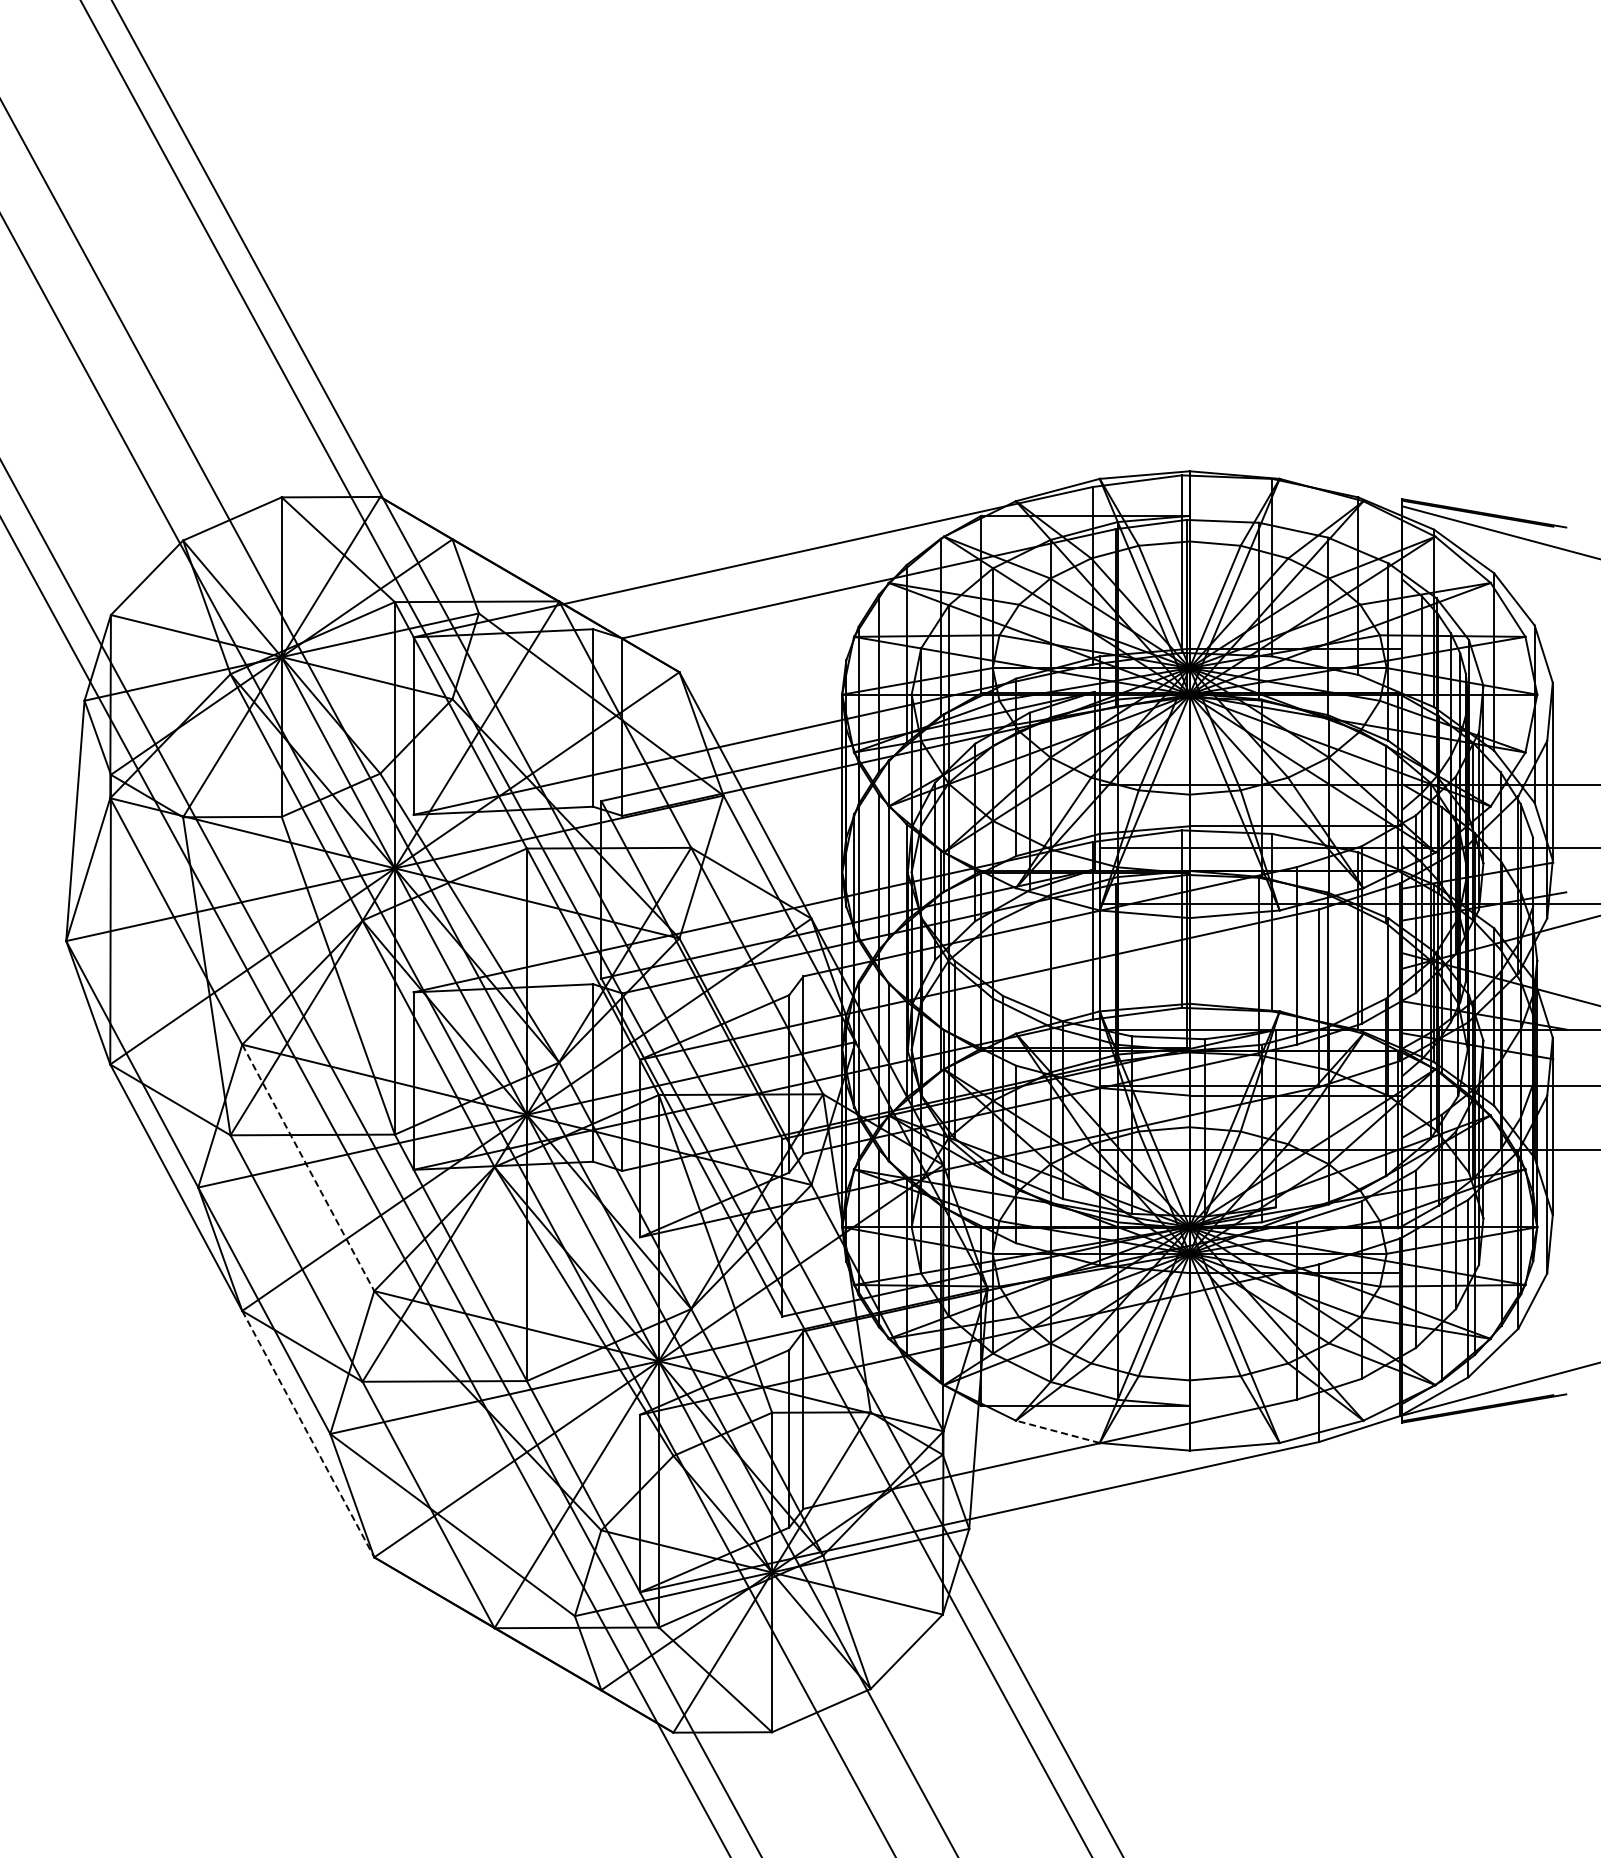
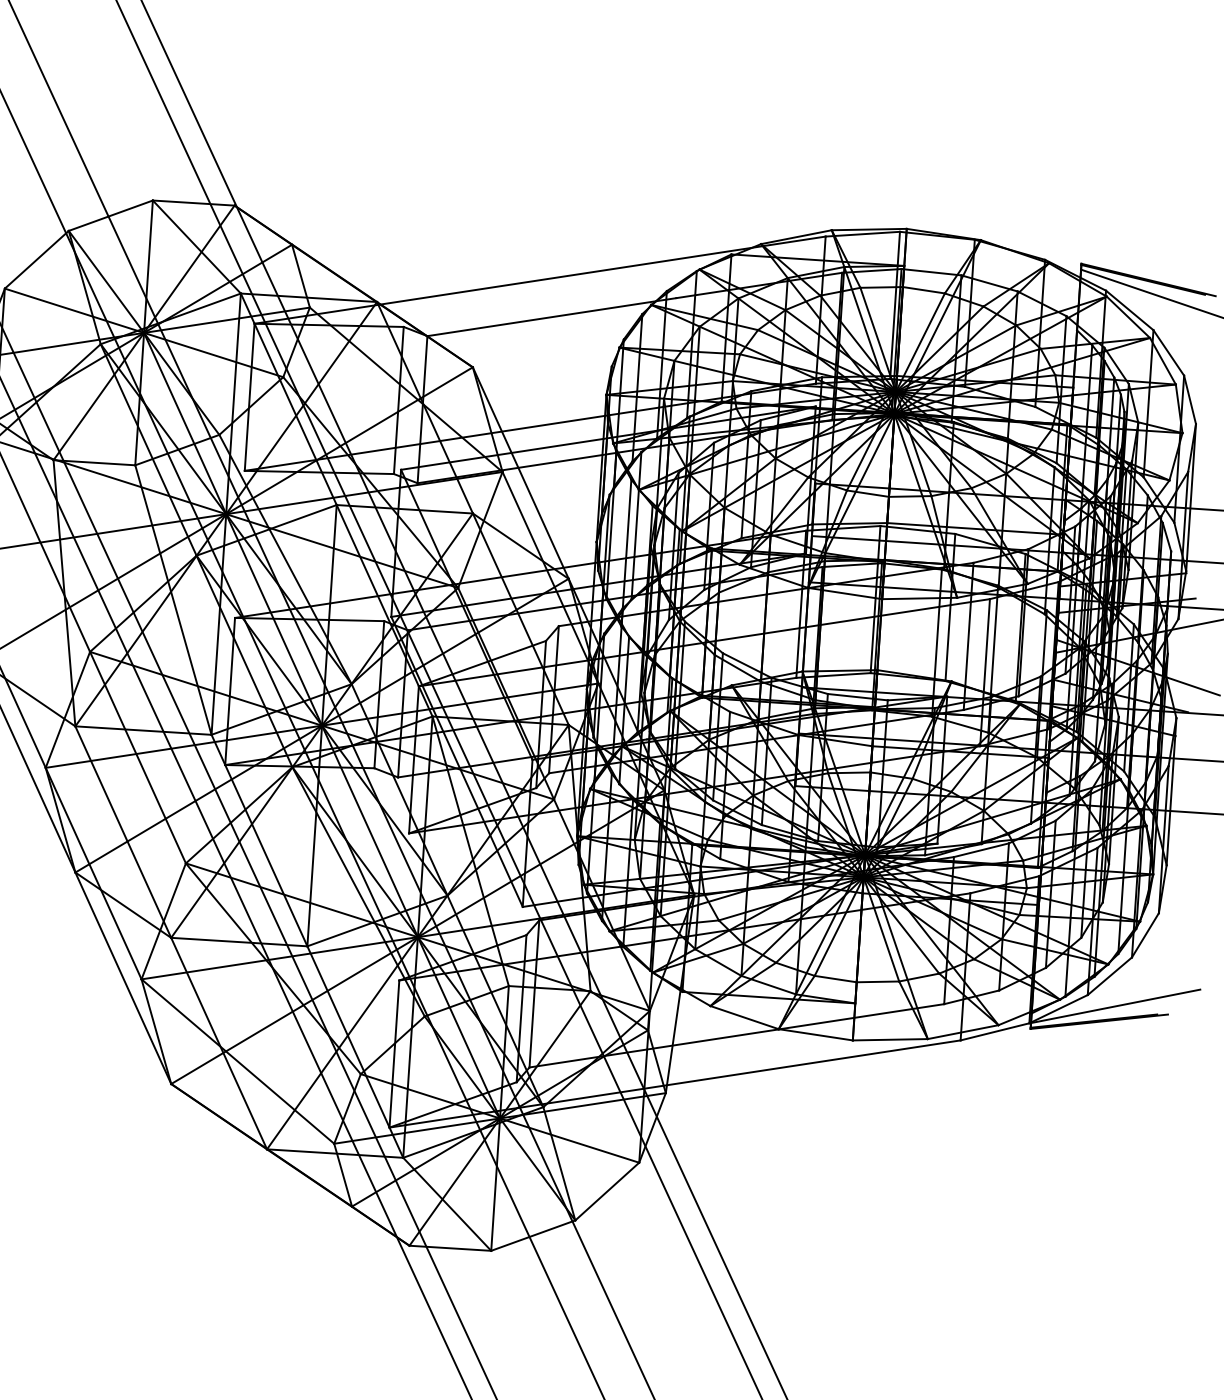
line: (308, 1167) -> (138, 757), dashed -> solid
line: (1057, 1431) -> (744, 1017), dashed -> solid
line: (308, 1434) -> (123, 978), dashed -> solid

